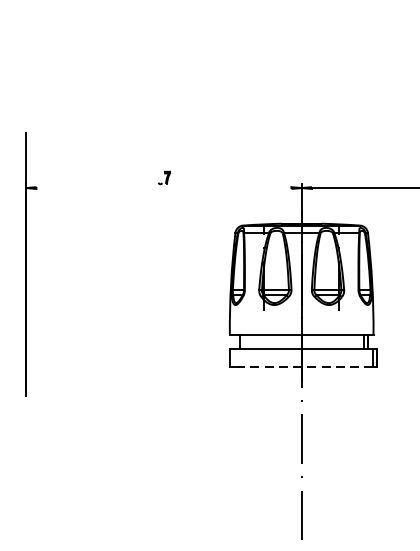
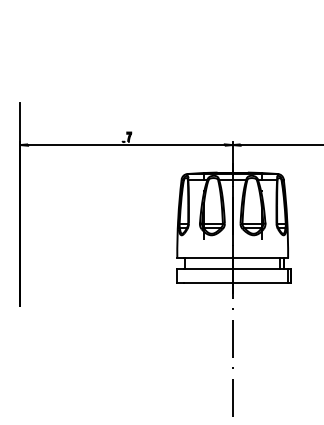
line: (163, 188) -> (126, 145), added
line: (306, 367) -> (236, 283), dashed -> solid

